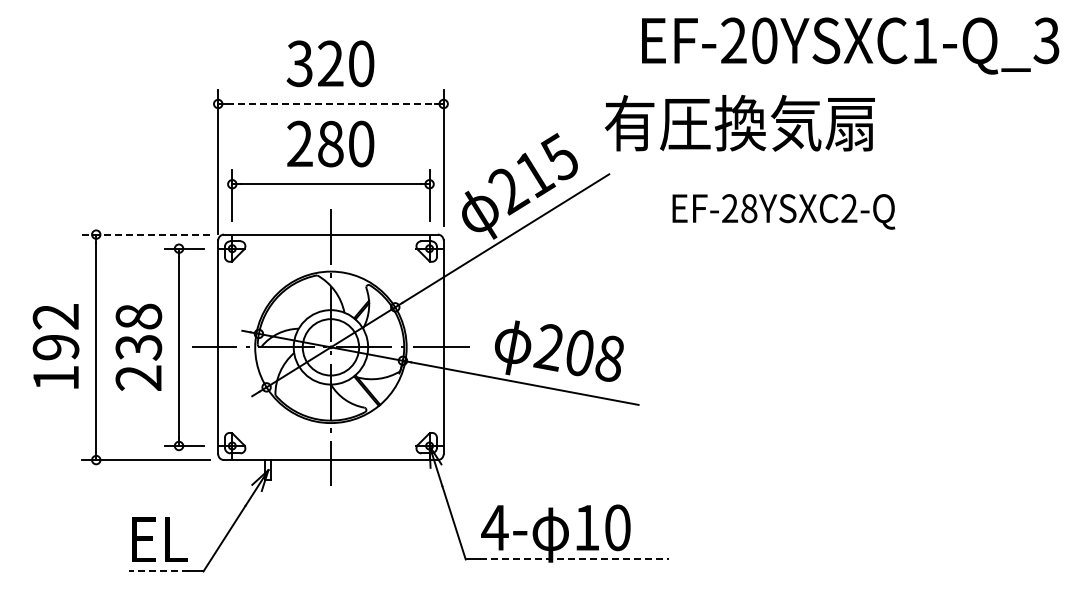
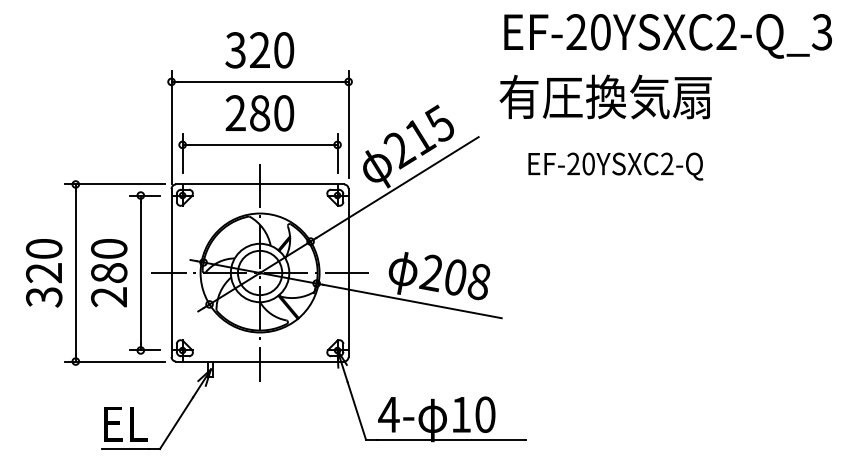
text: (924, 40) -> (726, 32), EF-20YSXC1-Q_3 -> EF-20YSXC2-Q_3
line: (331, 104) -> (260, 82), dashed -> solid
text: (739, 123) -> (605, 97), moved
text: (749, 208) -> (588, 163), EF-28YSXC2-Q -> EF-20YSXC2-Q
line: (146, 234) -> (115, 184), dashed -> solid
text: (138, 331) -> (108, 260), 238 -> 280
text: (55, 347) -> (43, 273), 192 -> 320
line: (574, 559) -> (451, 439), dashed -> solid
line: (158, 571) -> (124, 449), dashed -> solid

